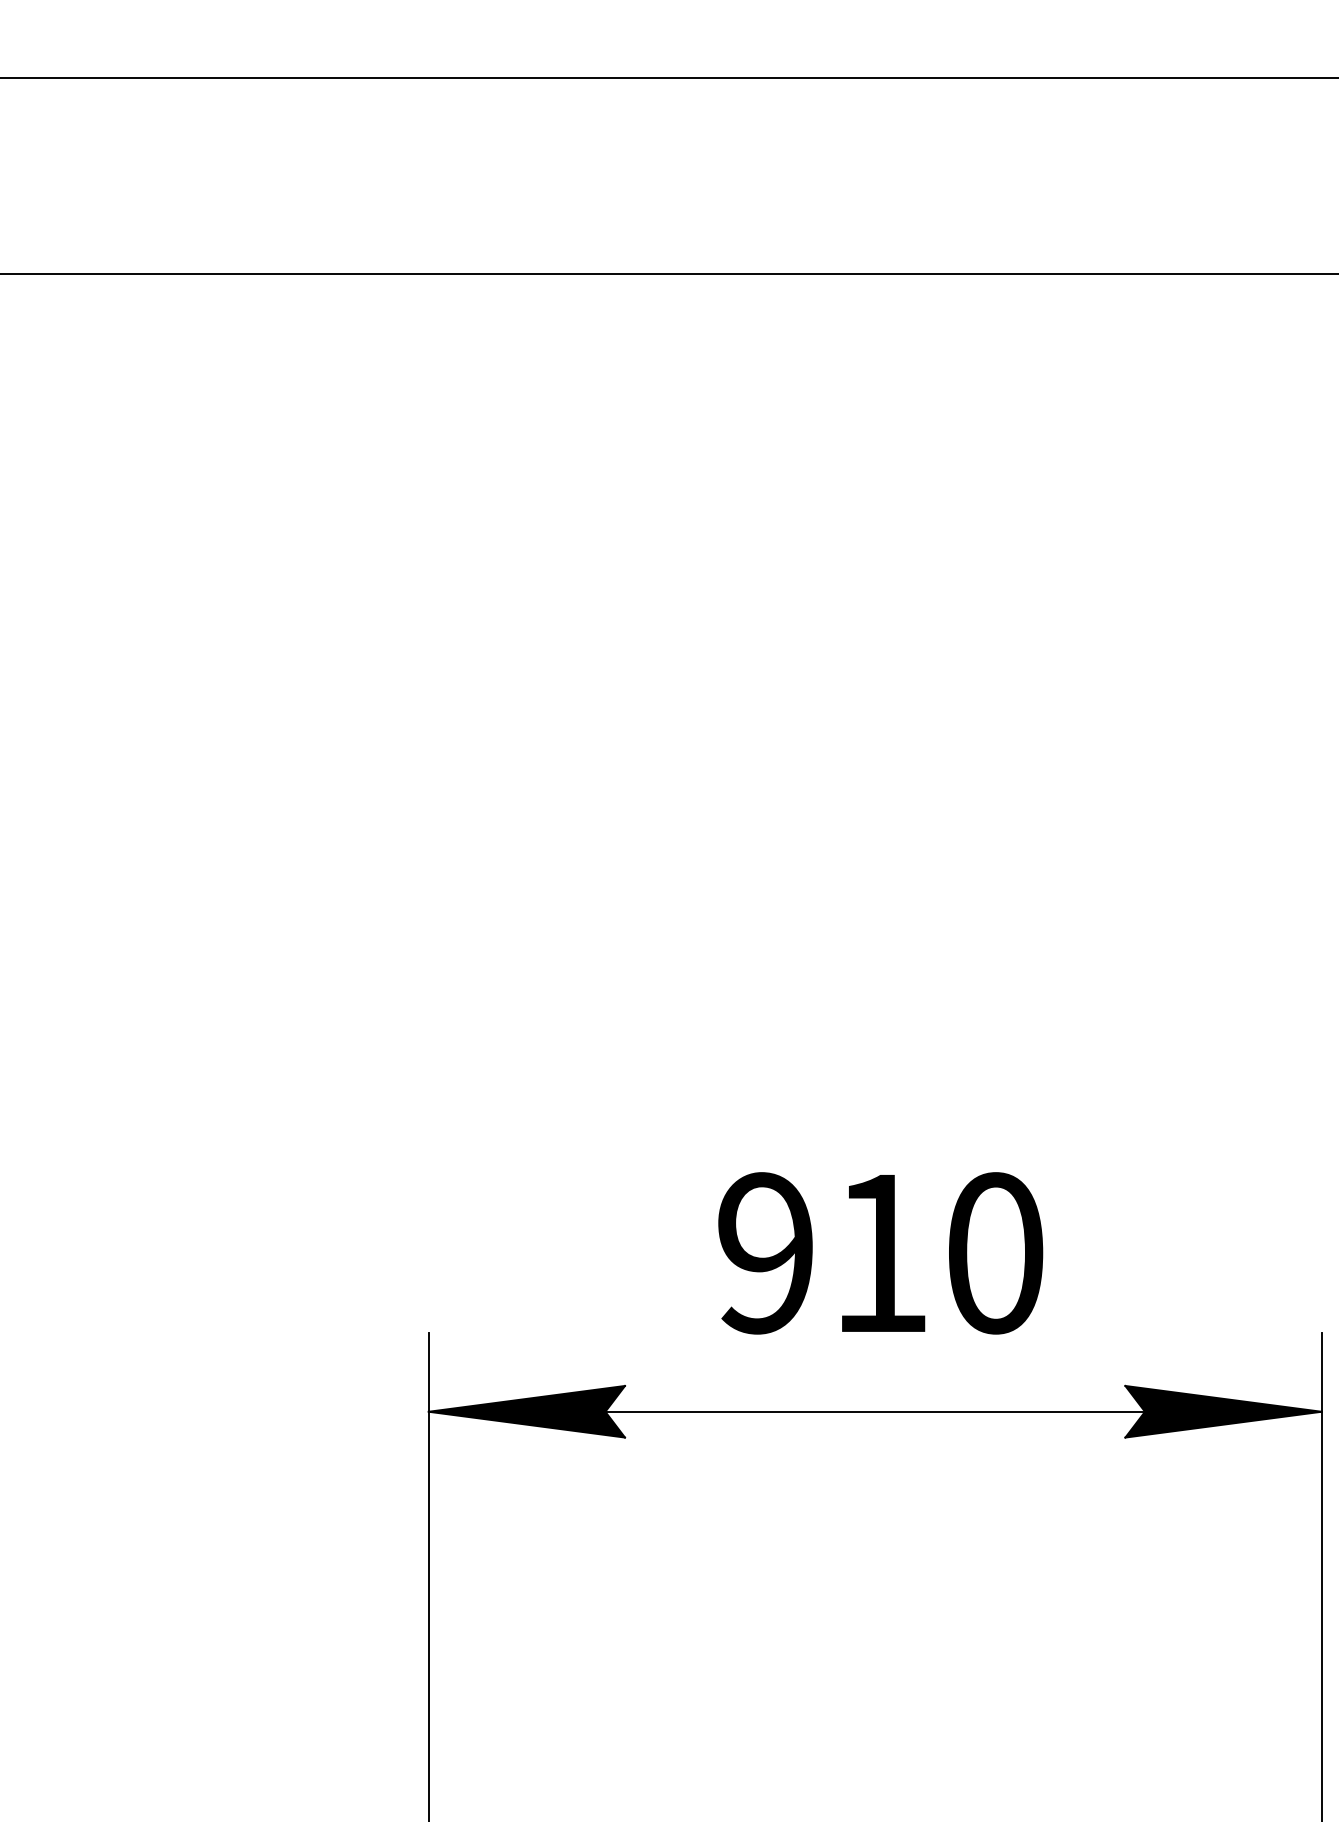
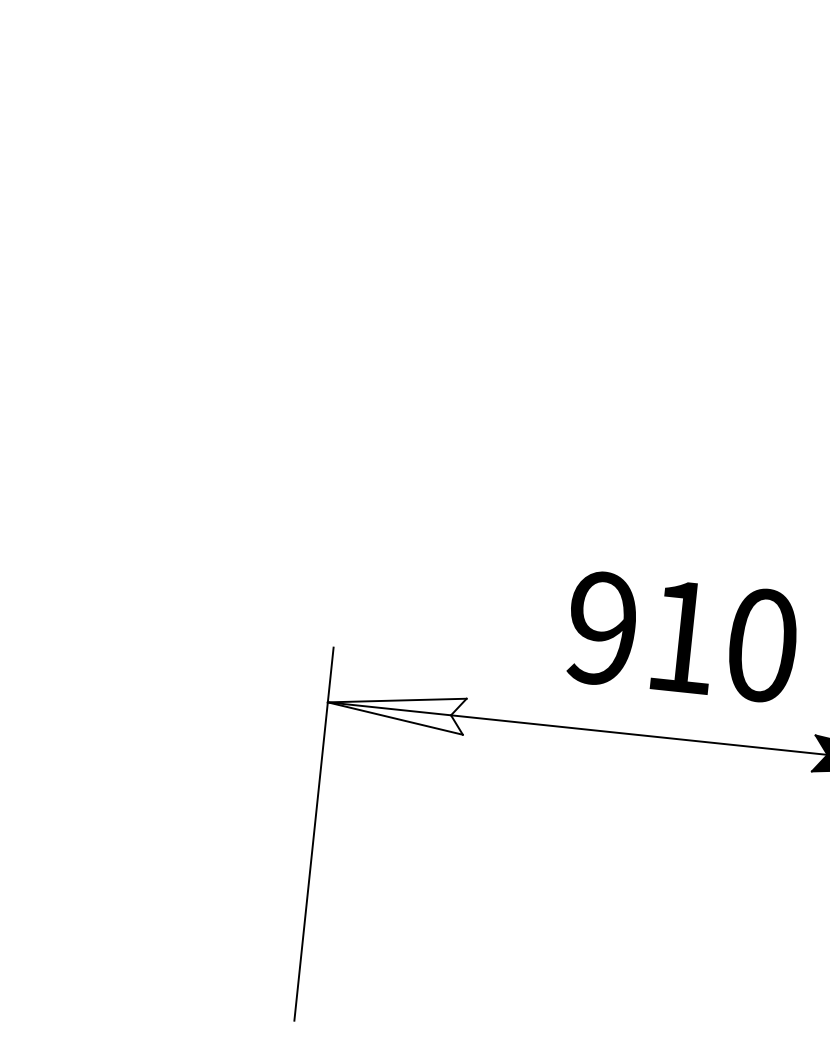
text: (880, 1253) -> (682, 637), moved
fill: (526, 1411) -> (396, 709), removed

